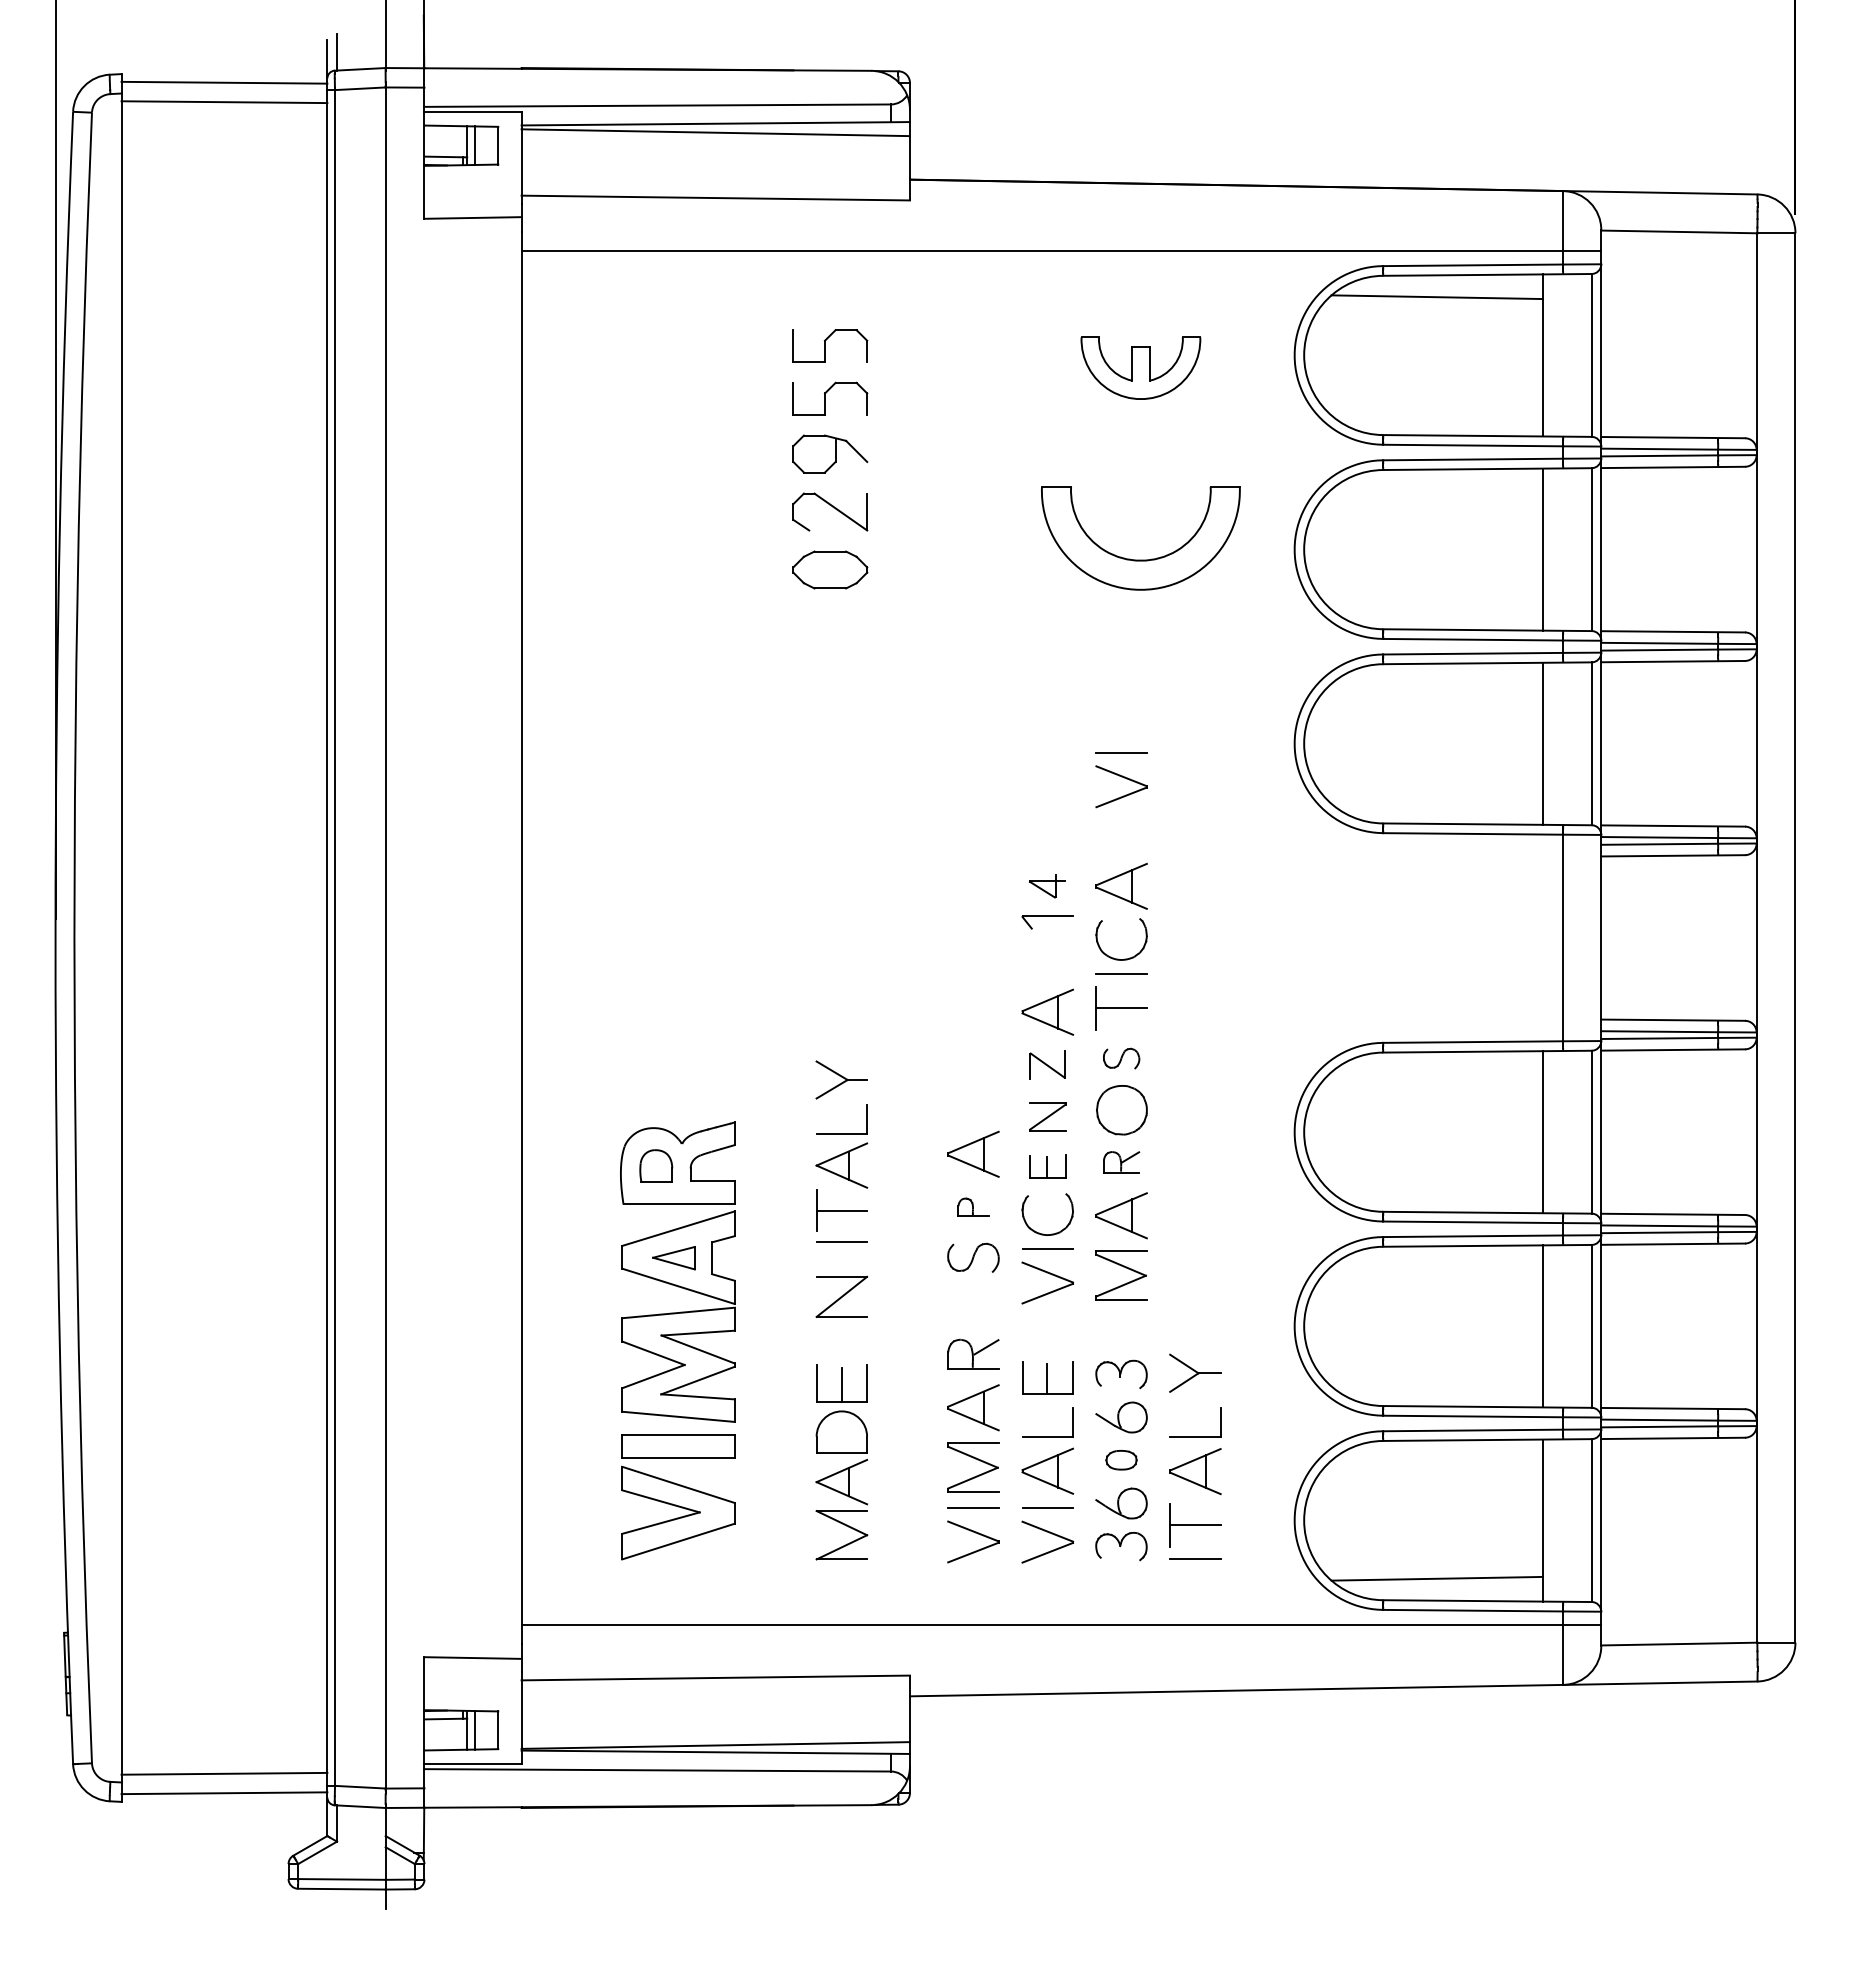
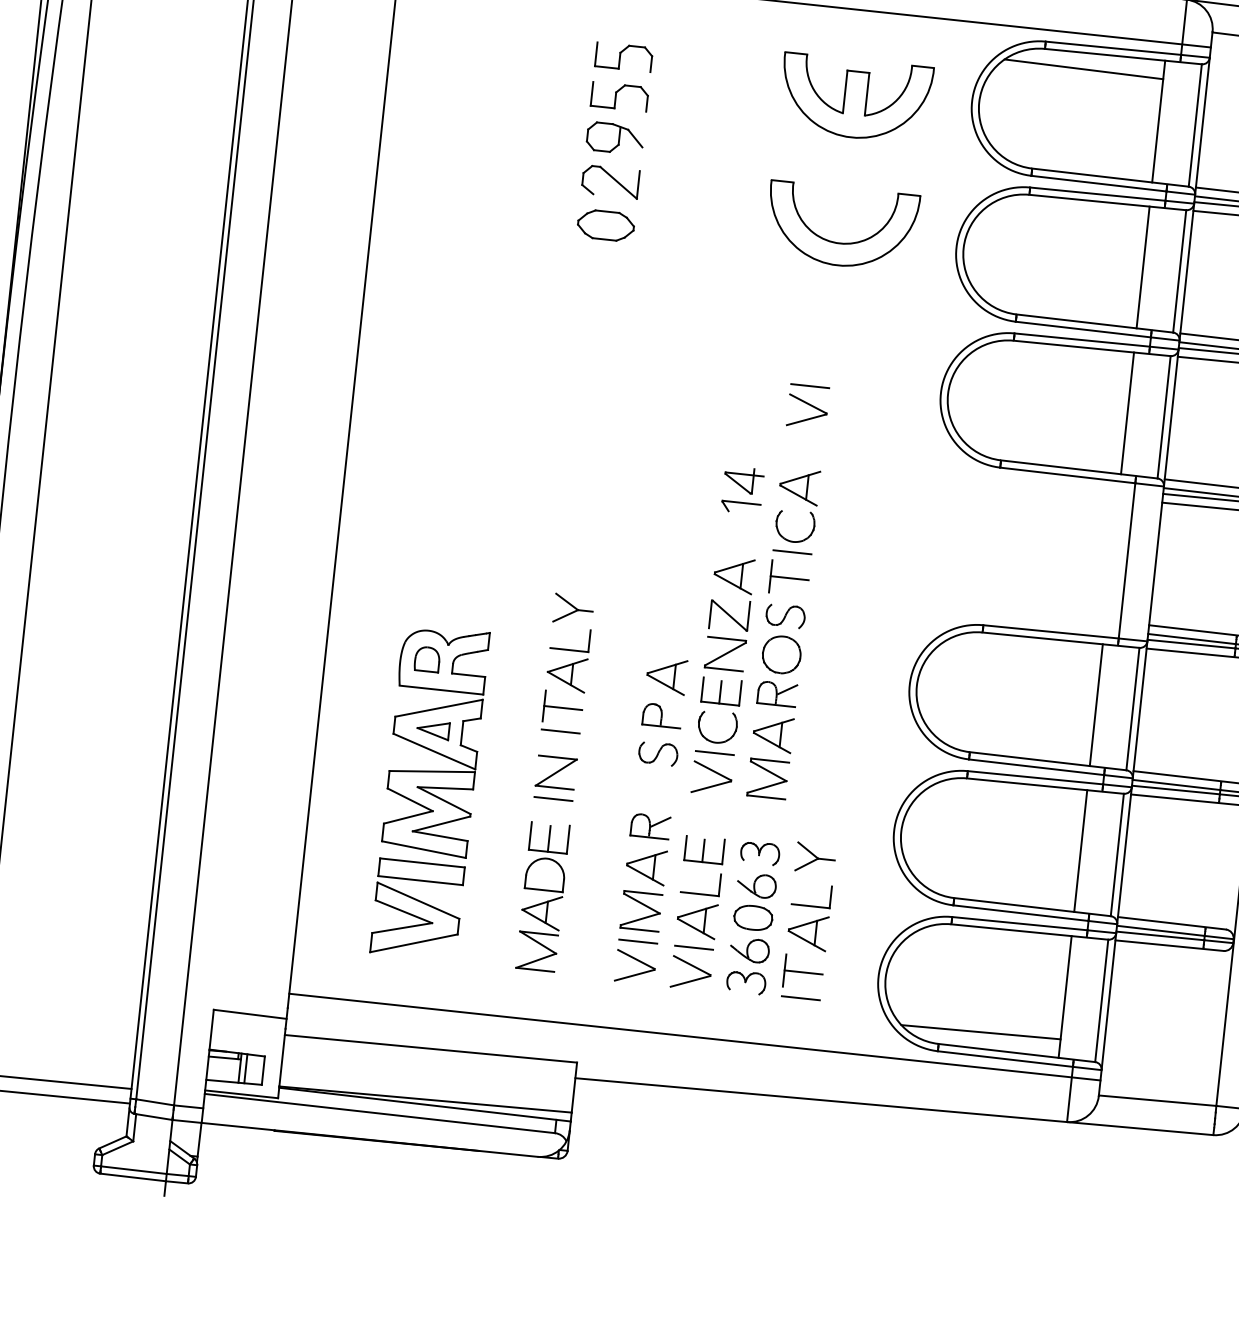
part: (1140, 368) -> (855, 99), size x1.67
part: (1047, 886) -> (743, 480), size x1.43
part: (1121, 1058) -> (785, 615), size x1.43
part: (1047, 1064) -> (729, 614), size x1.43
part: (1047, 1116) -> (725, 653), size x1.43
part: (1121, 1161) -> (777, 693), size x1.43
part: (1047, 1166) -> (721, 691), size x1.43
part: (973, 1206) -> (662, 715), size x1.67
line: (841, 1332) -> (553, 799), added
part: (1121, 1459) -> (753, 917), size x1.67

